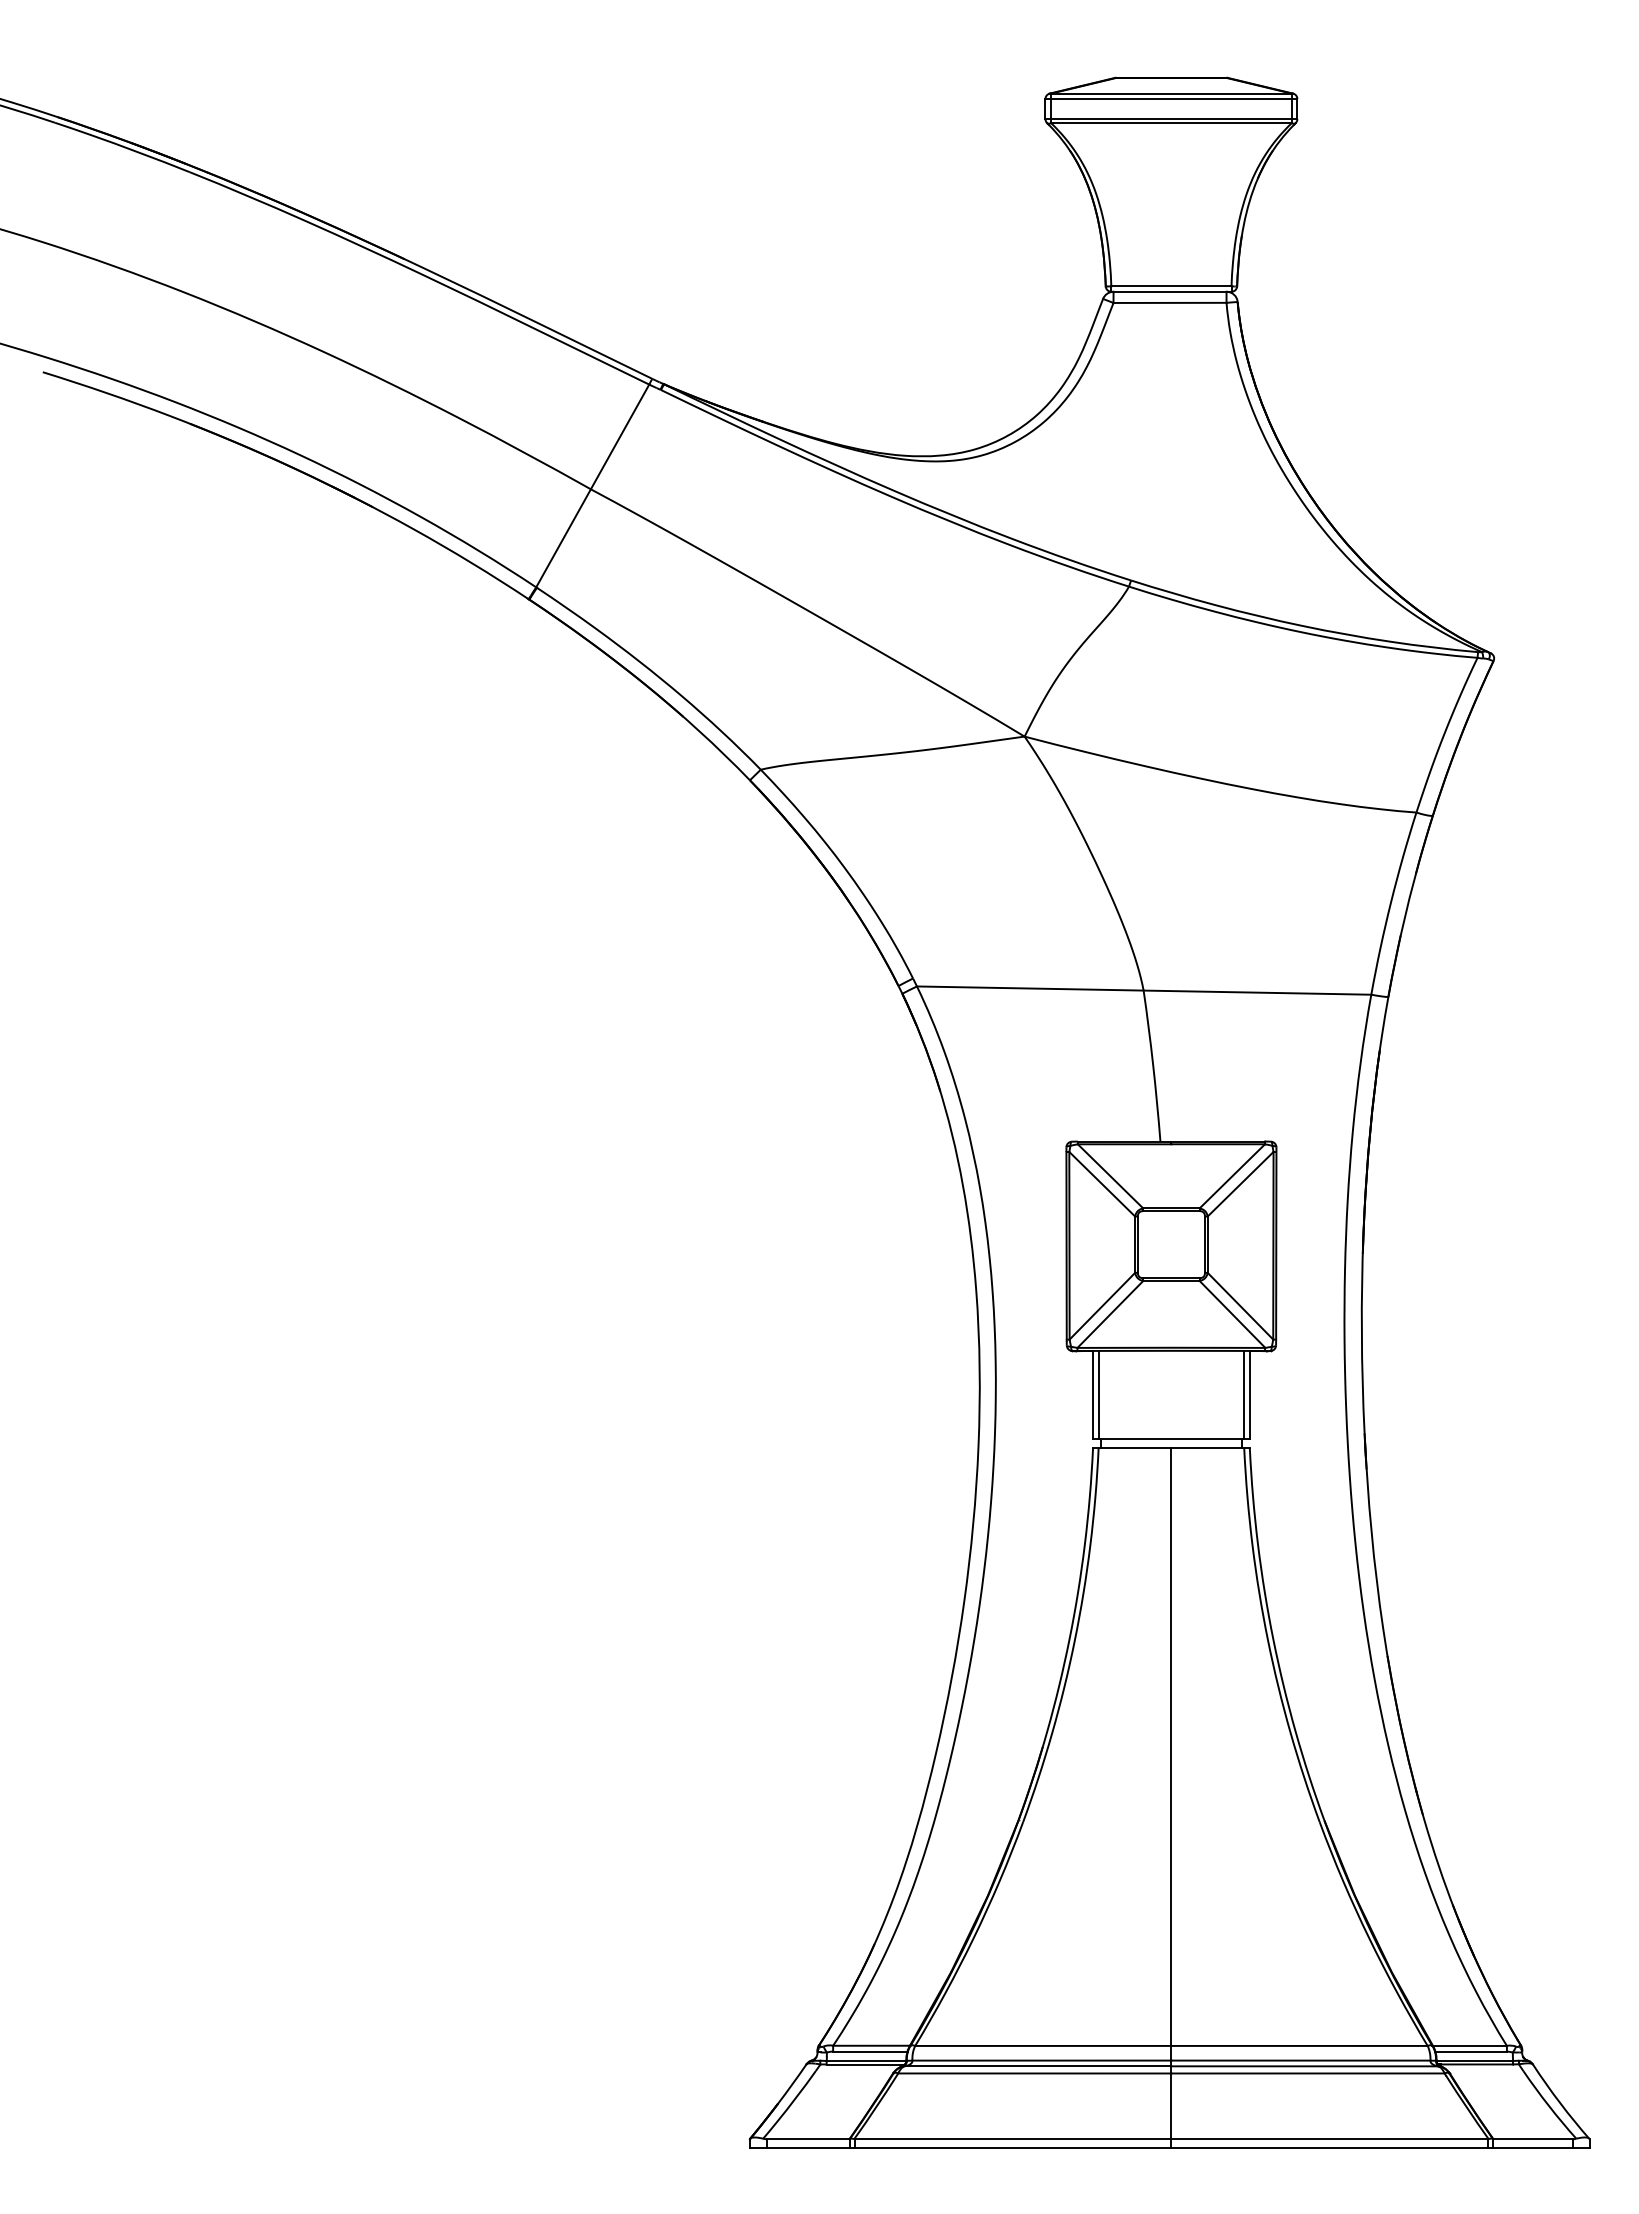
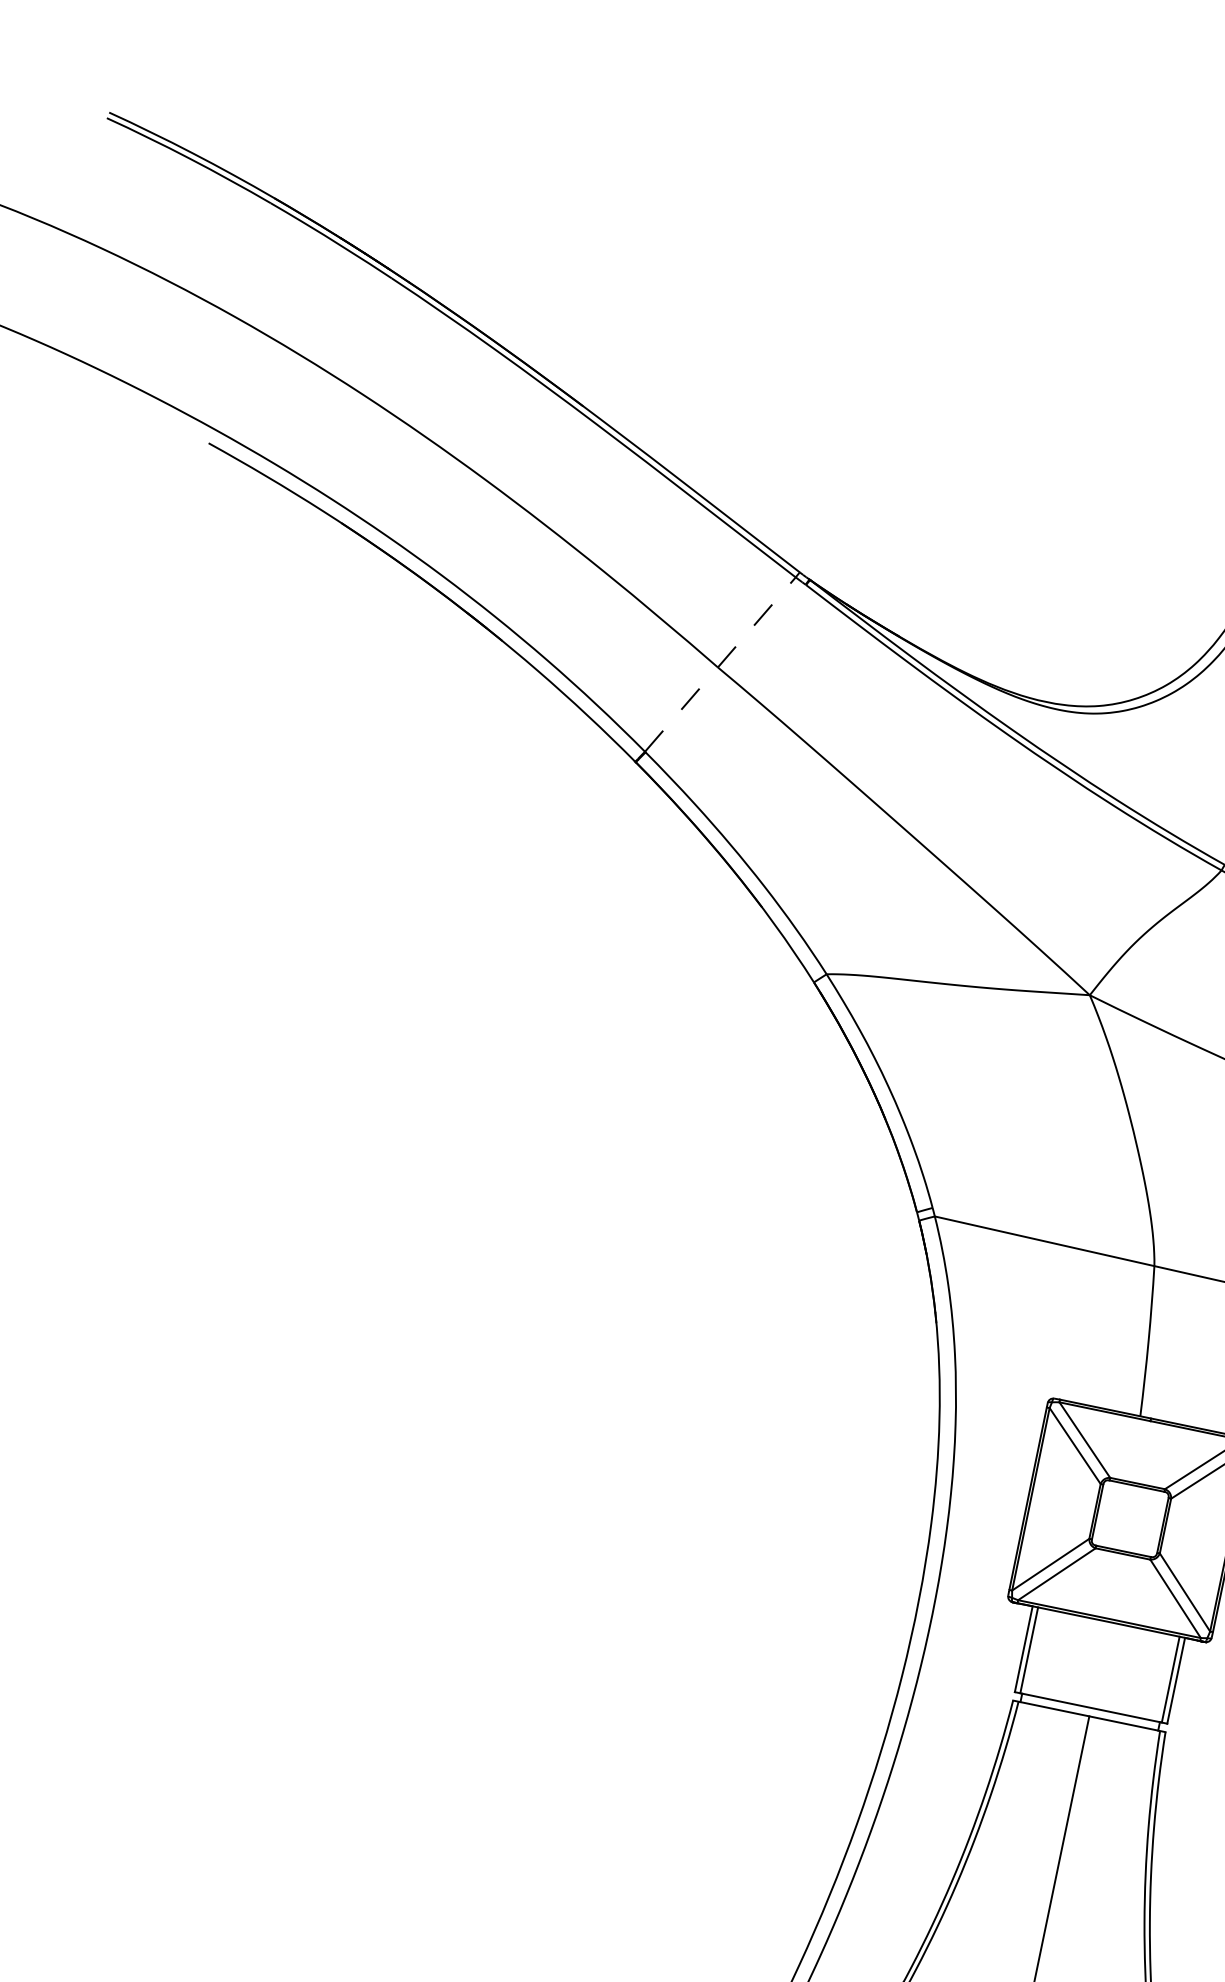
line: (592, 485) -> (720, 664), solid -> dashed

